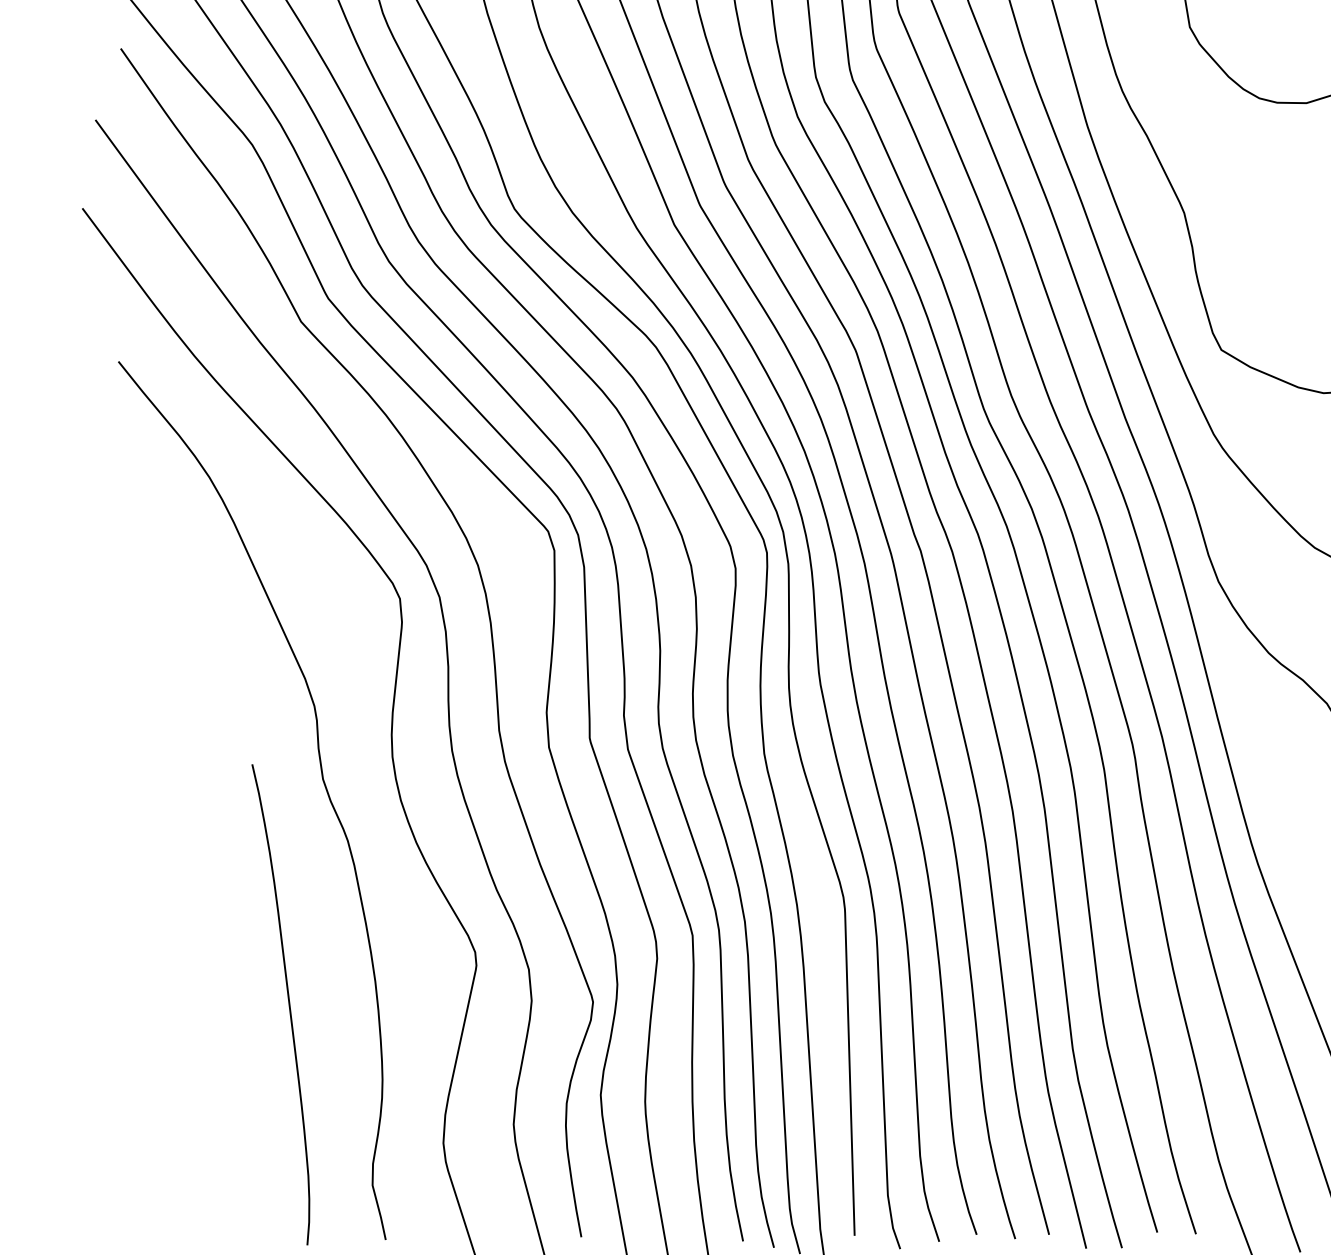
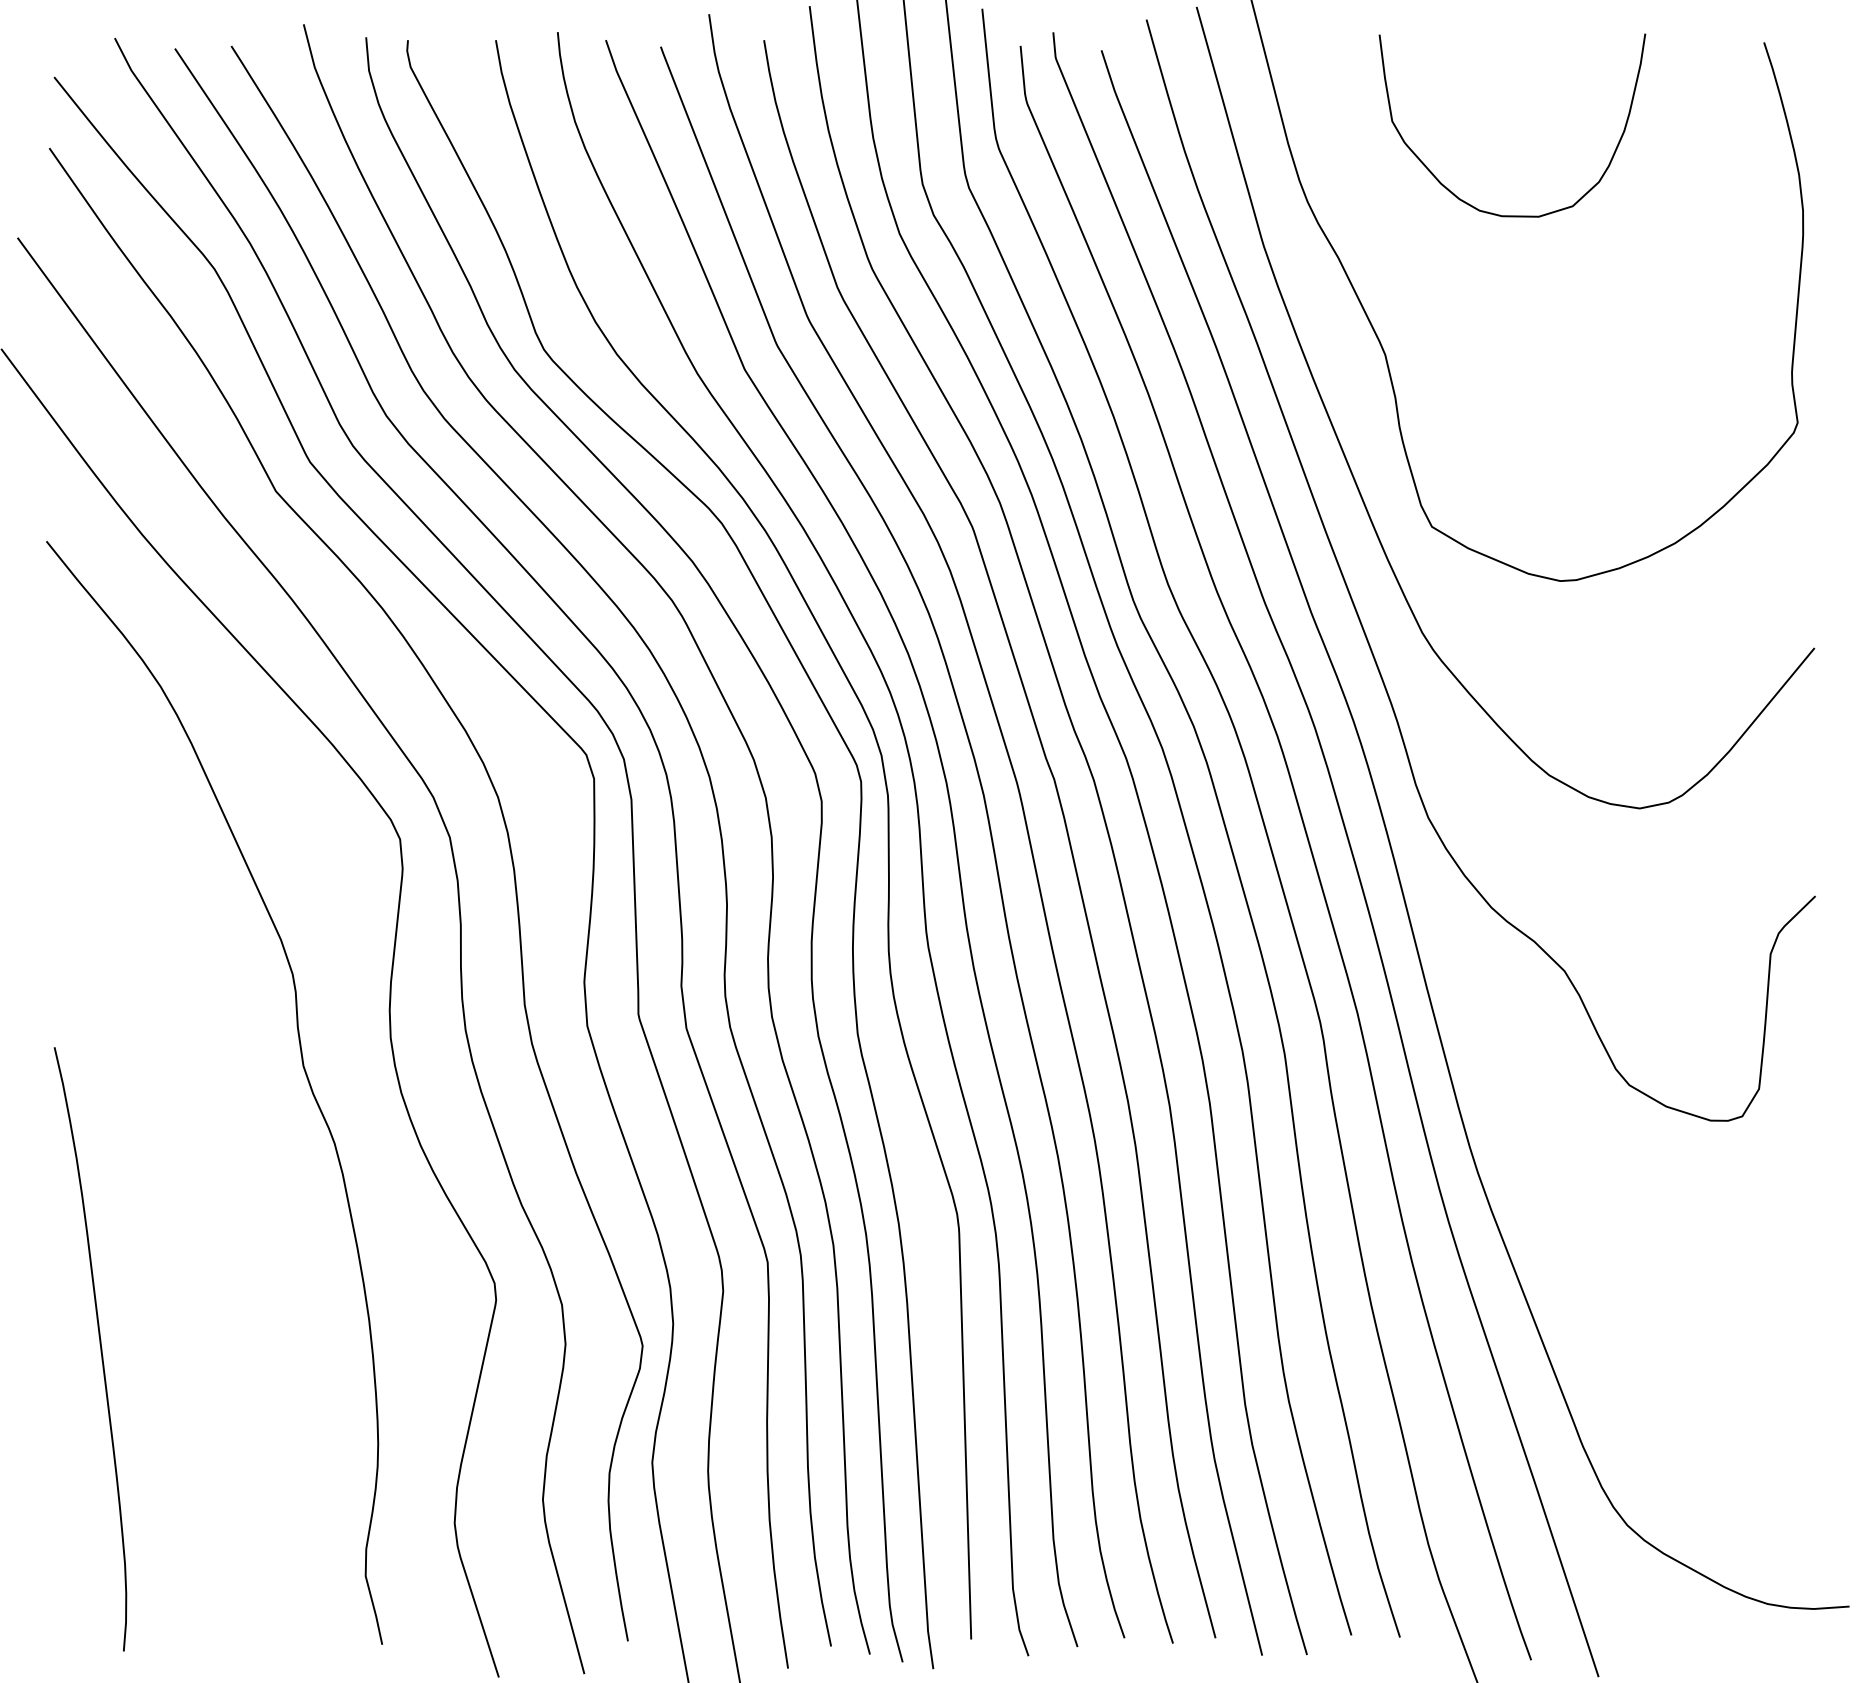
curve: (288, 1004) -> (100, 1349), moved

